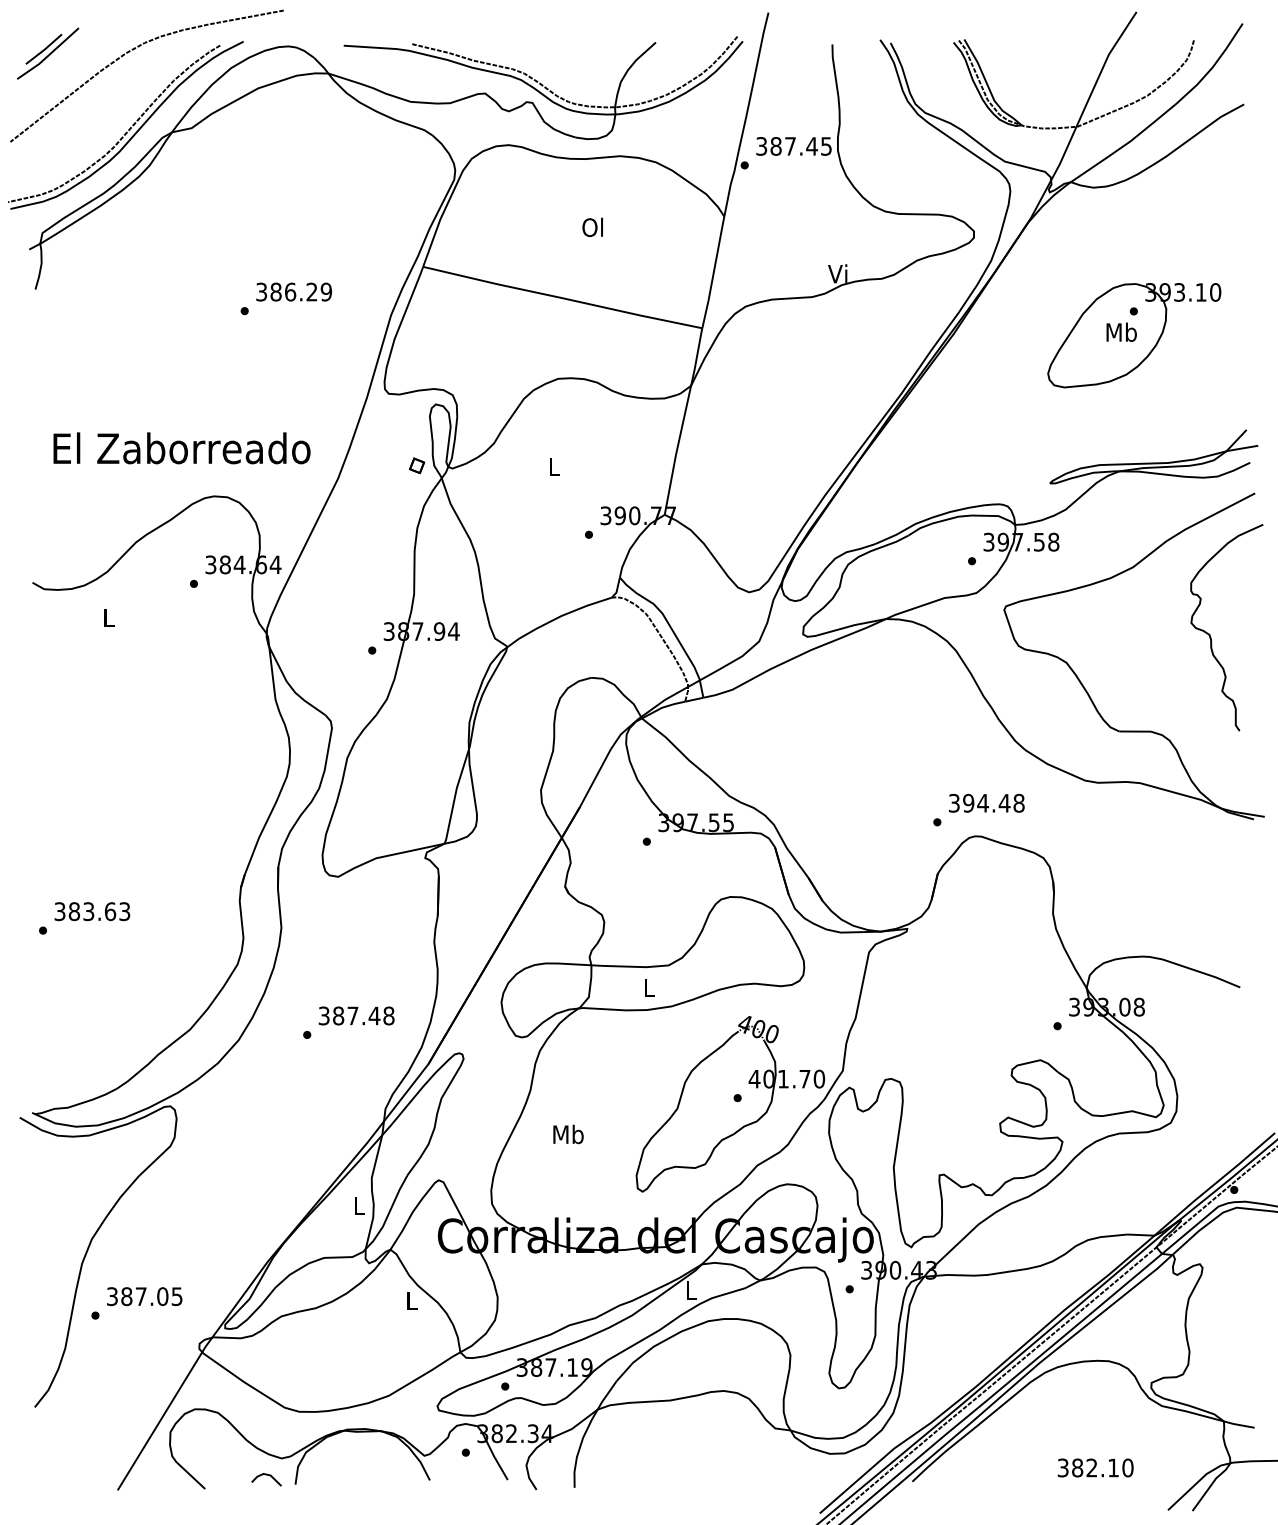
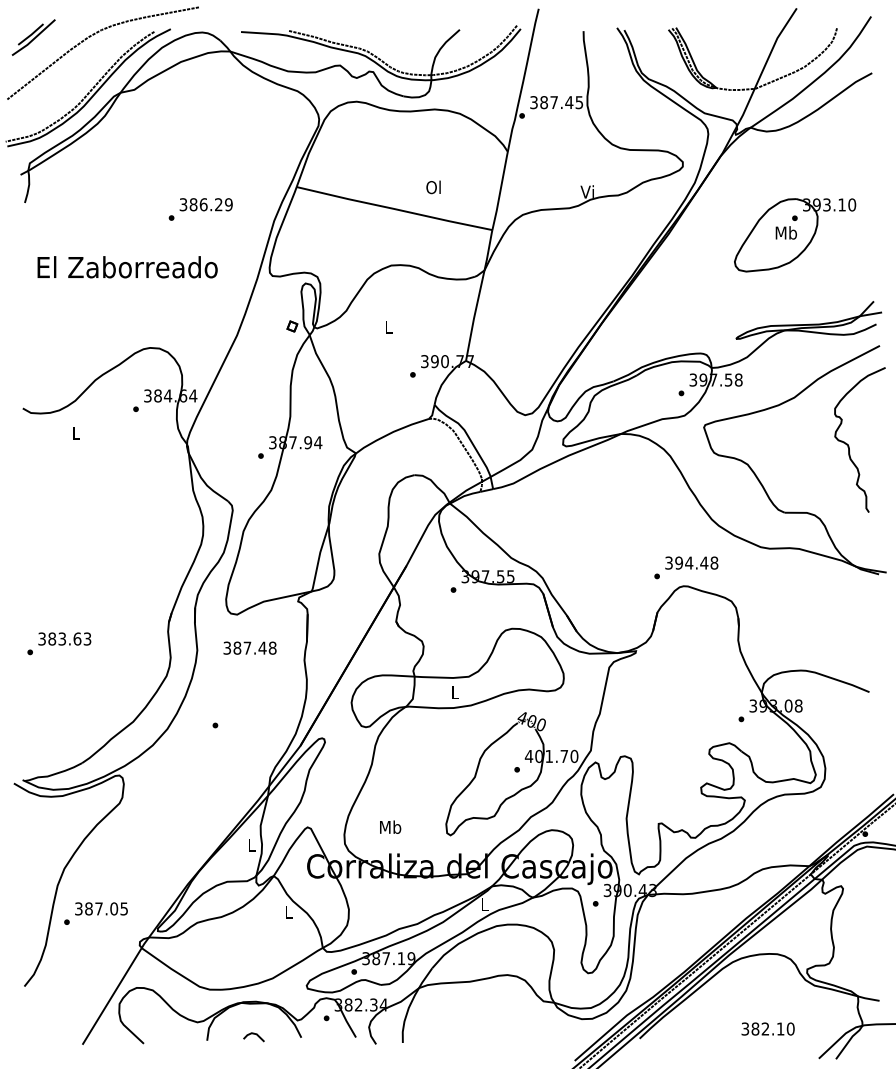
text: (592, 227) -> (433, 187), moved
text: (181, 448) -> (127, 267), moved
text: (355, 1014) -> (249, 647), moved
text: (568, 1133) -> (390, 826), moved
line: (265, 1475) -> (253, 1034), moved

